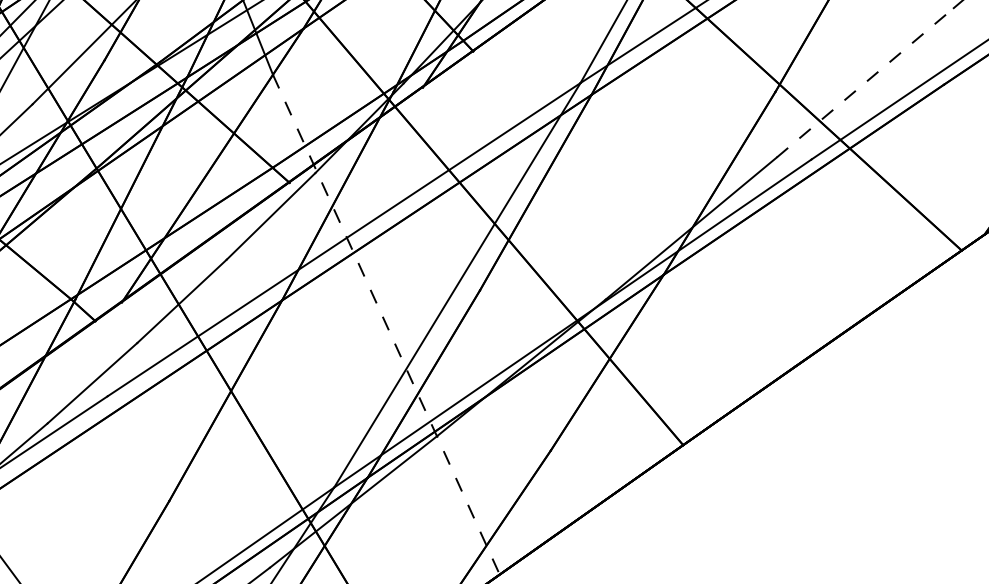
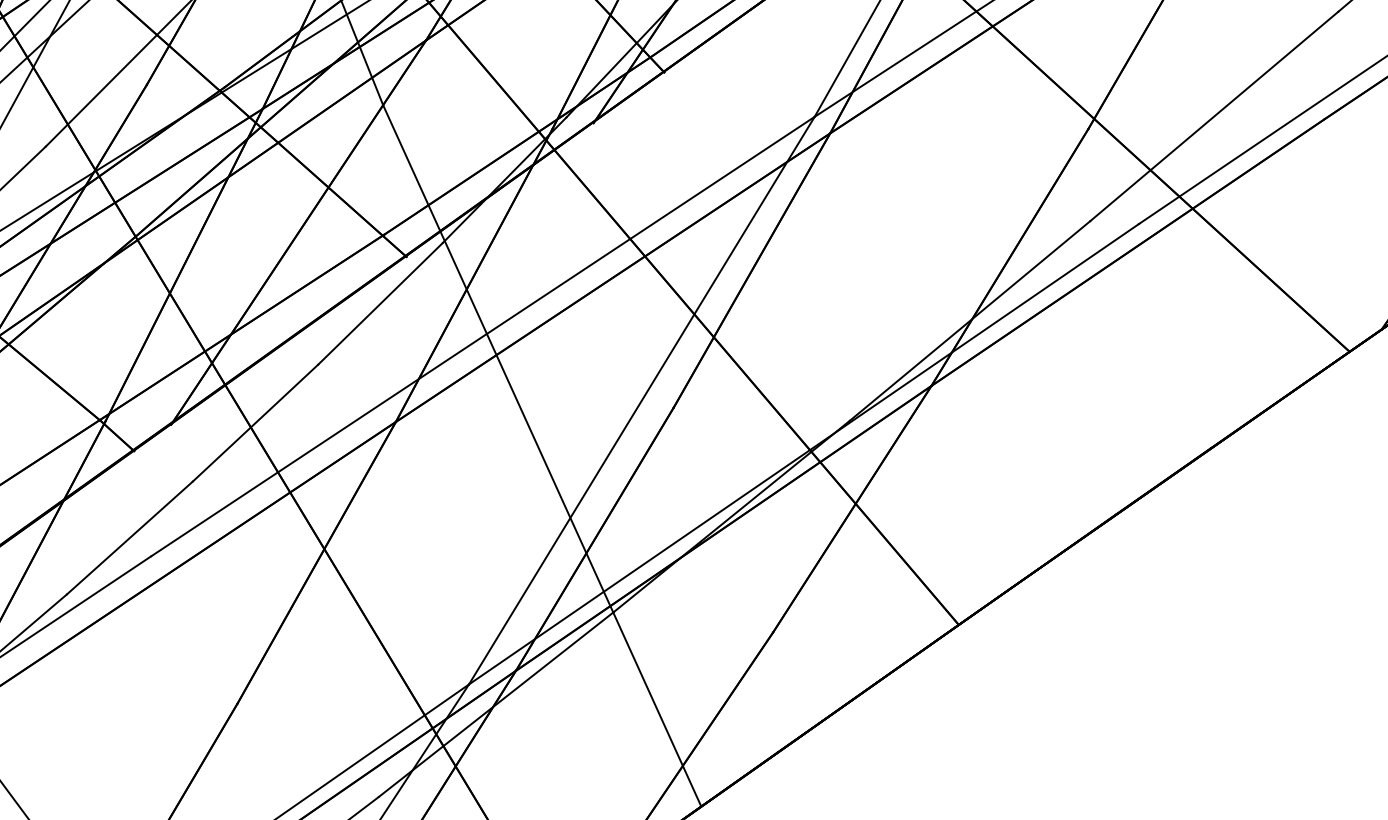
line: (865, 82) -> (1214, 116), dashed -> solid
line: (386, 325) -> (542, 457), dashed -> solid

